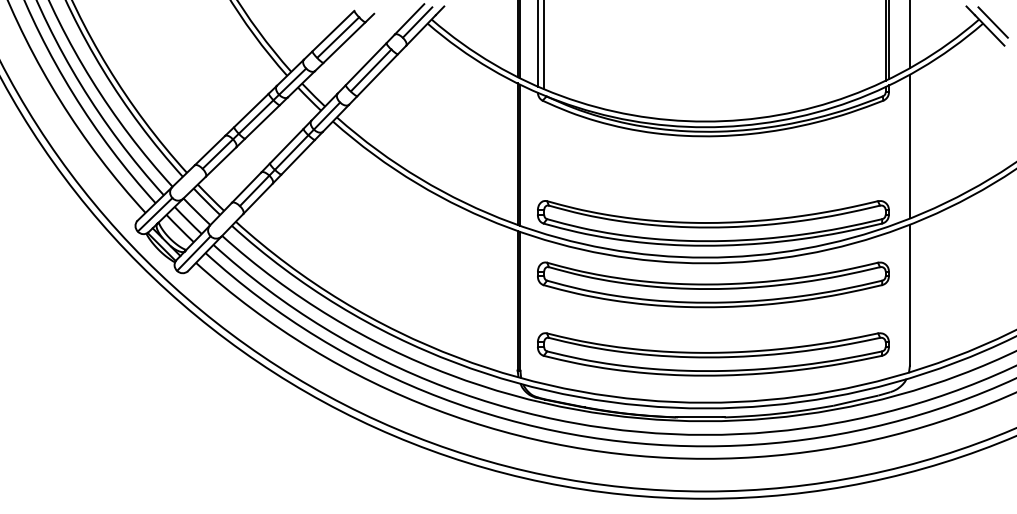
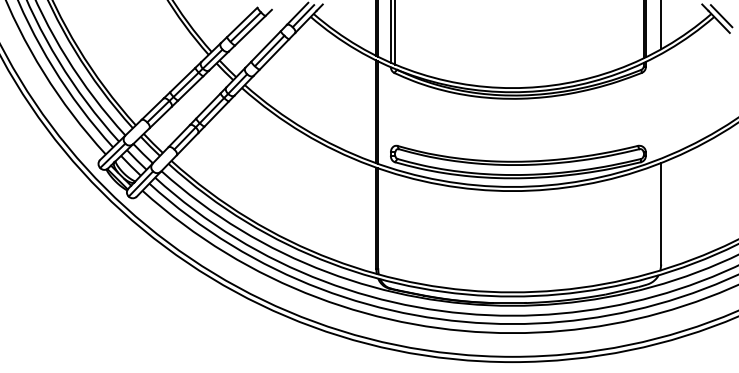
line: (909, 146) -> (660, 106), removed
part: (713, 284) -> (518, 206), removed
part: (713, 354) -> (518, 257), removed

